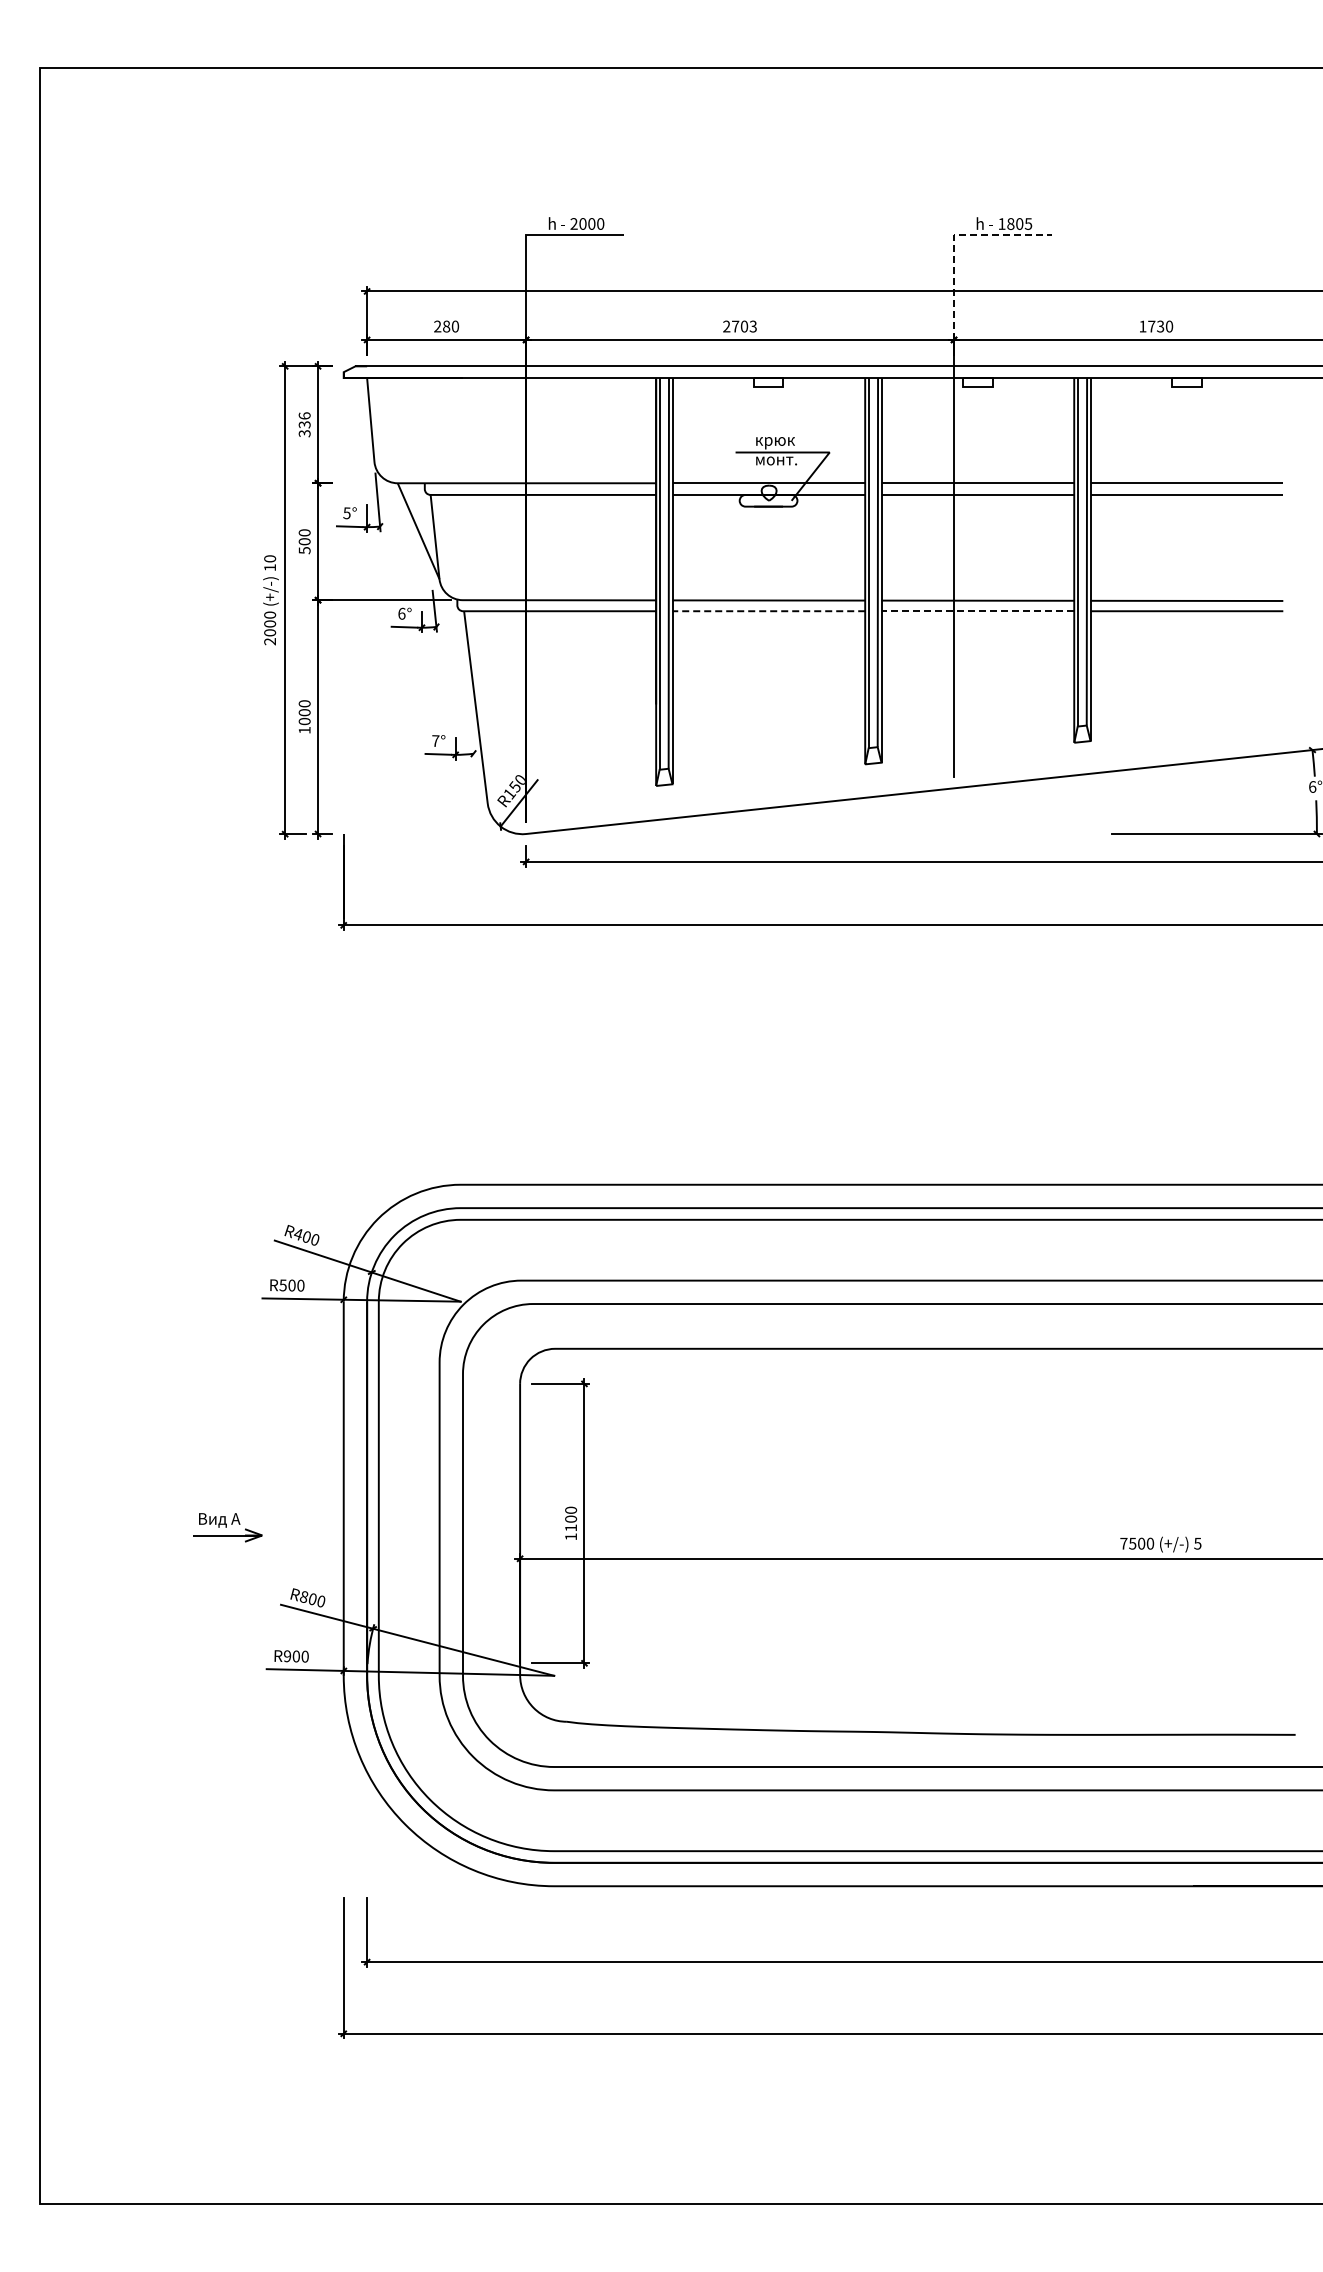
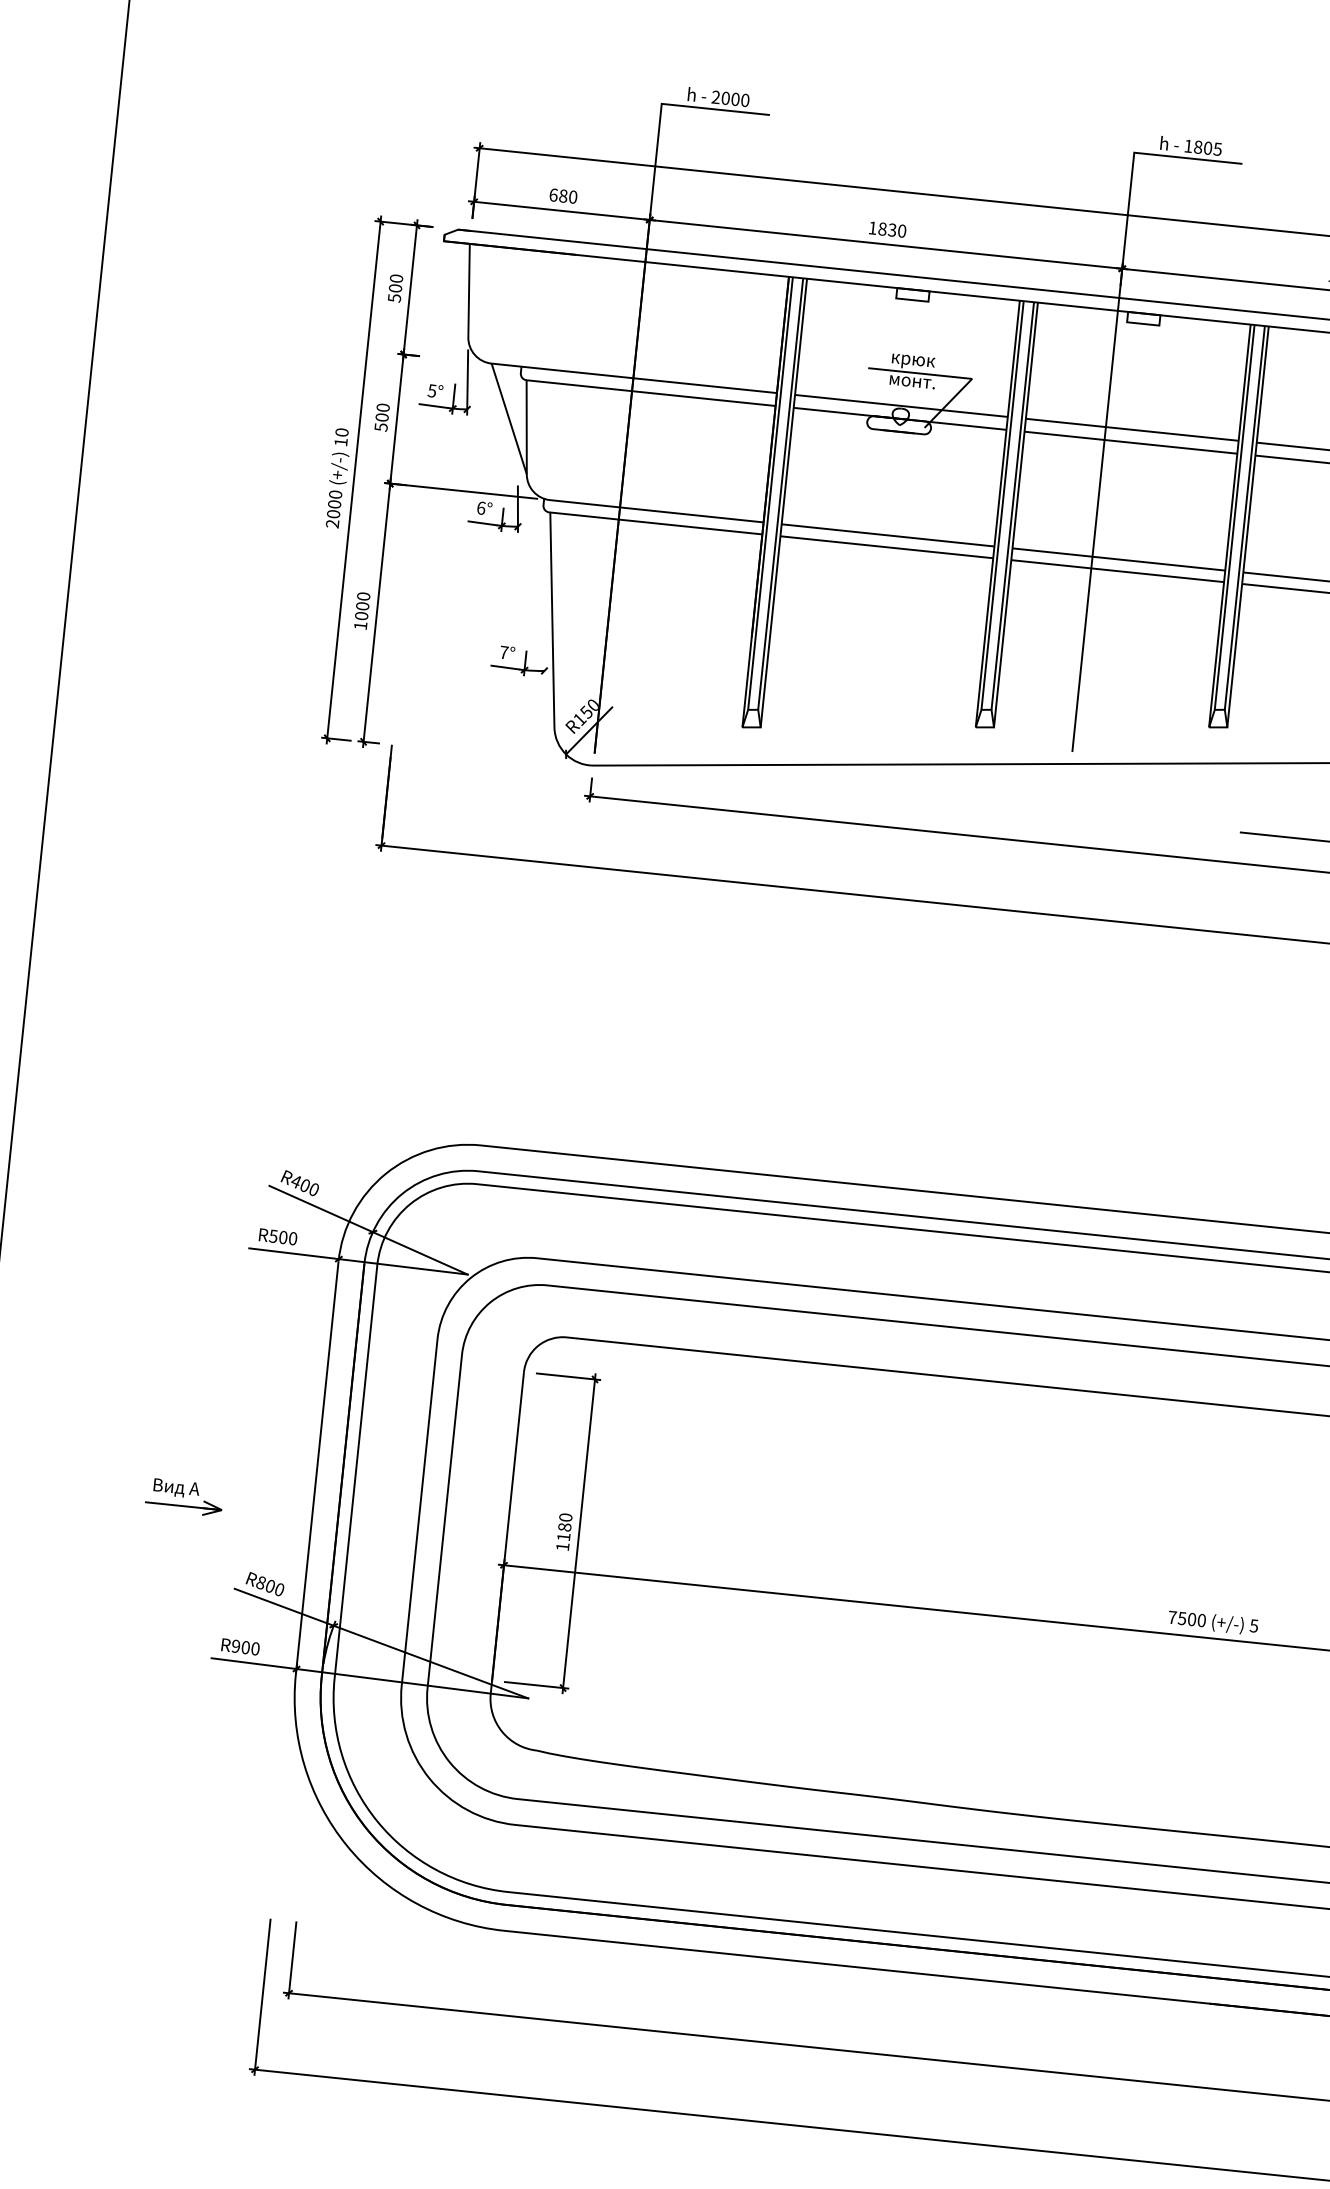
line: (954, 237) -> (1134, 155), dashed -> solid
text: (437, 326) -> (553, 195), 280 -> 680
text: (739, 326) -> (886, 229), 2703 -> 1830
text: (304, 424) -> (395, 288), 336 -> 500
line: (768, 611) -> (886, 547), dashed -> solid
line: (977, 611) -> (1117, 571), dashed -> solid
text: (570, 1518) -> (564, 1526), 1100 -> 1180

